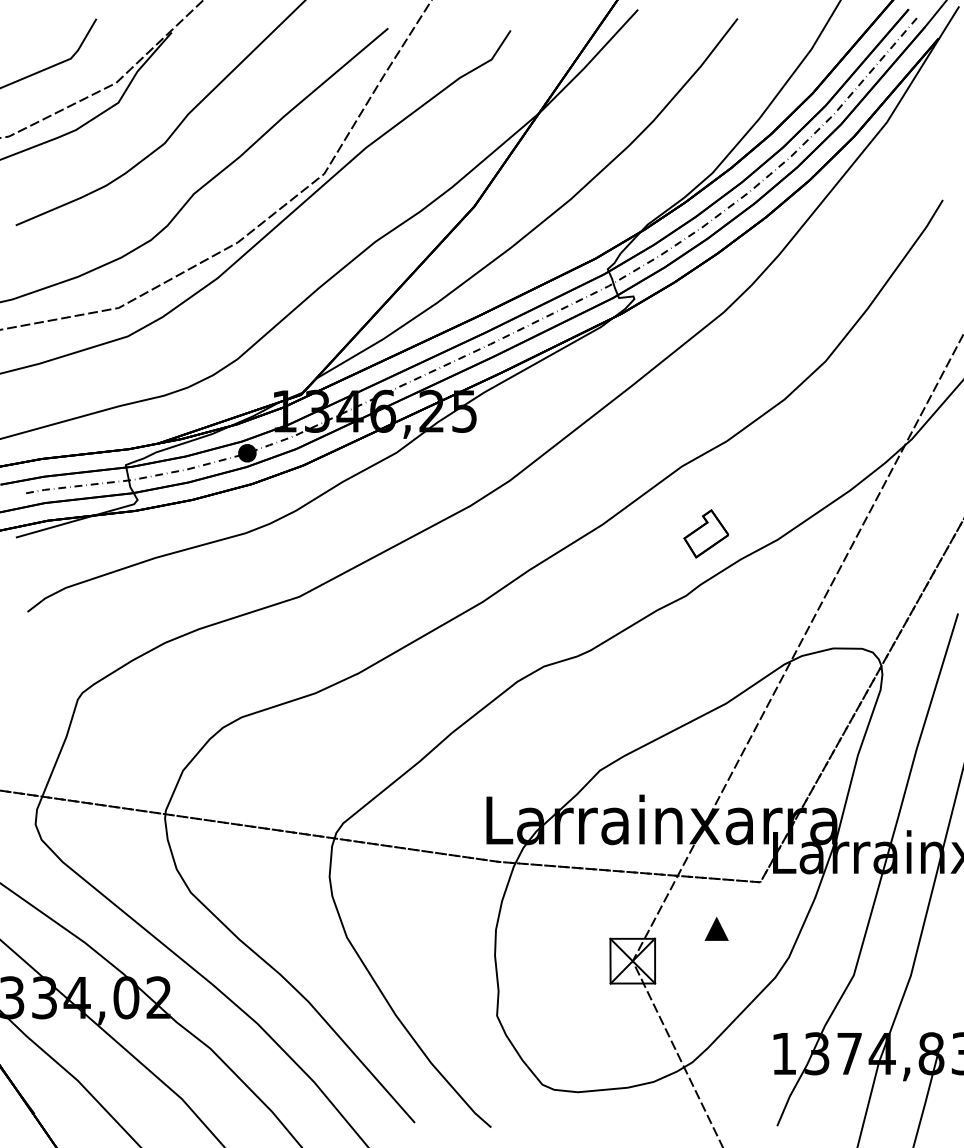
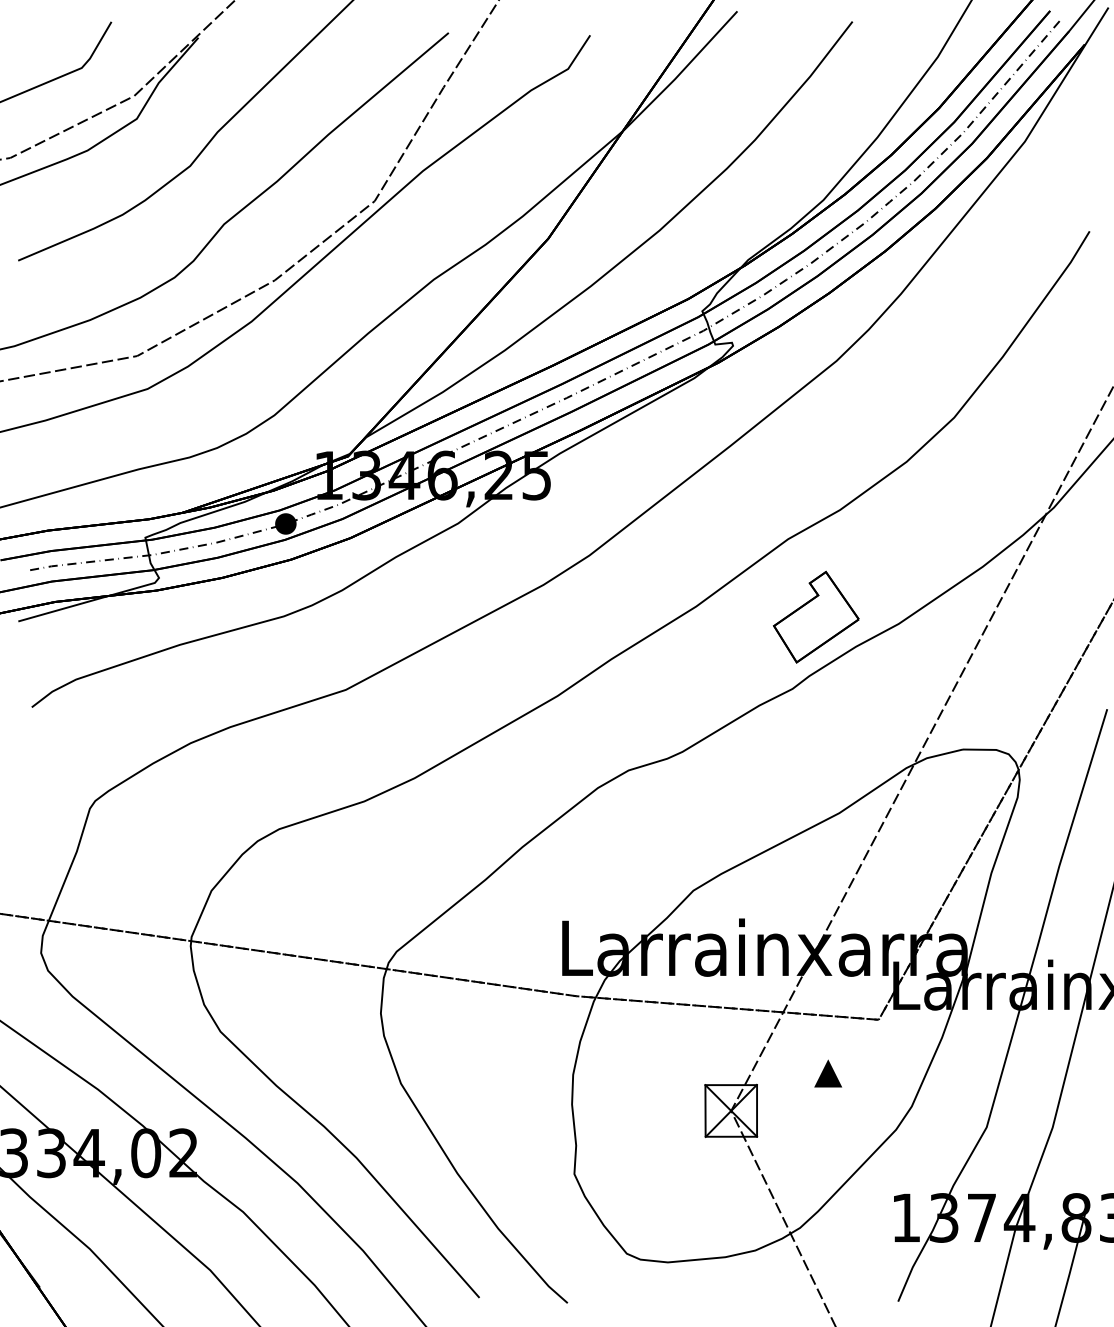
part: (706, 533) -> (816, 616), size x1.67

